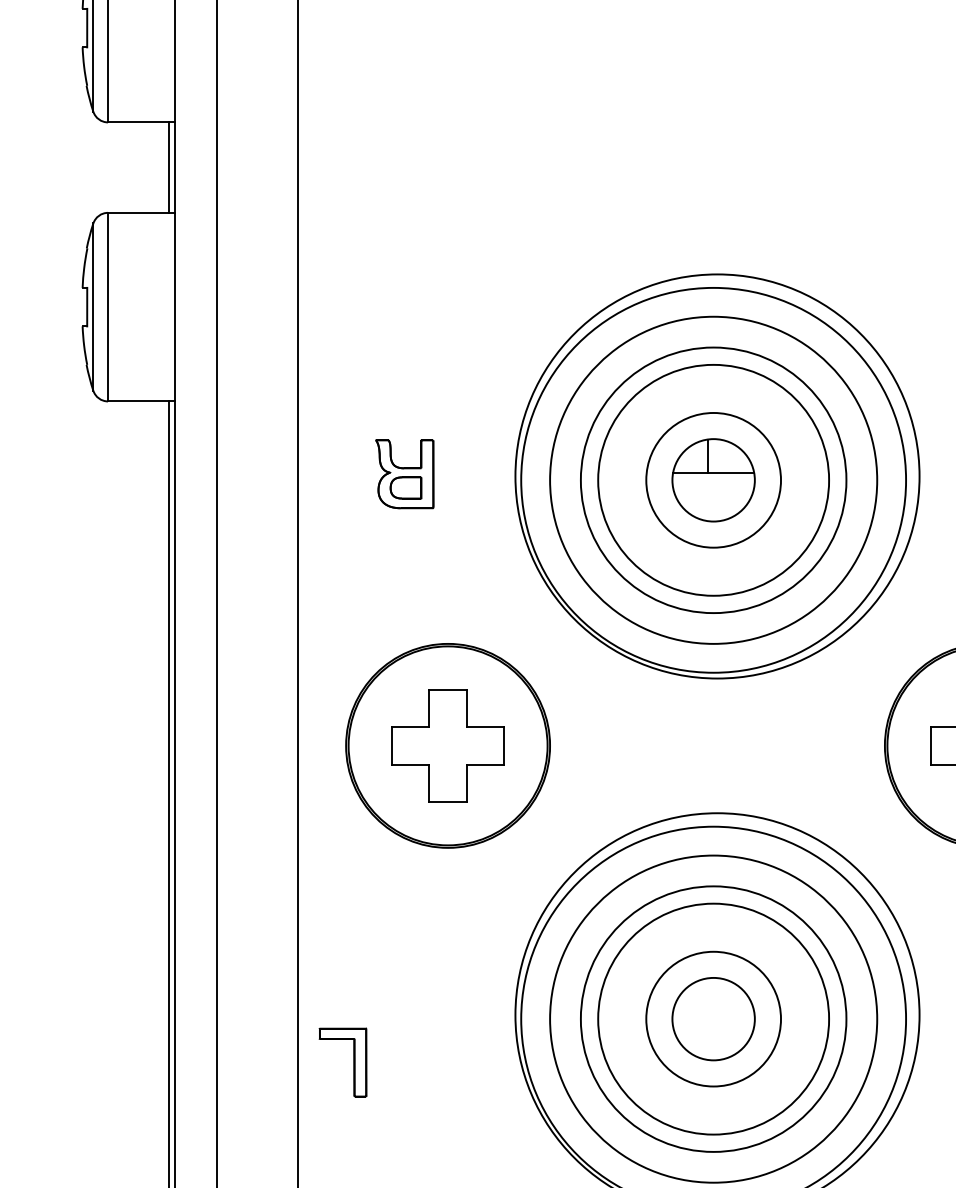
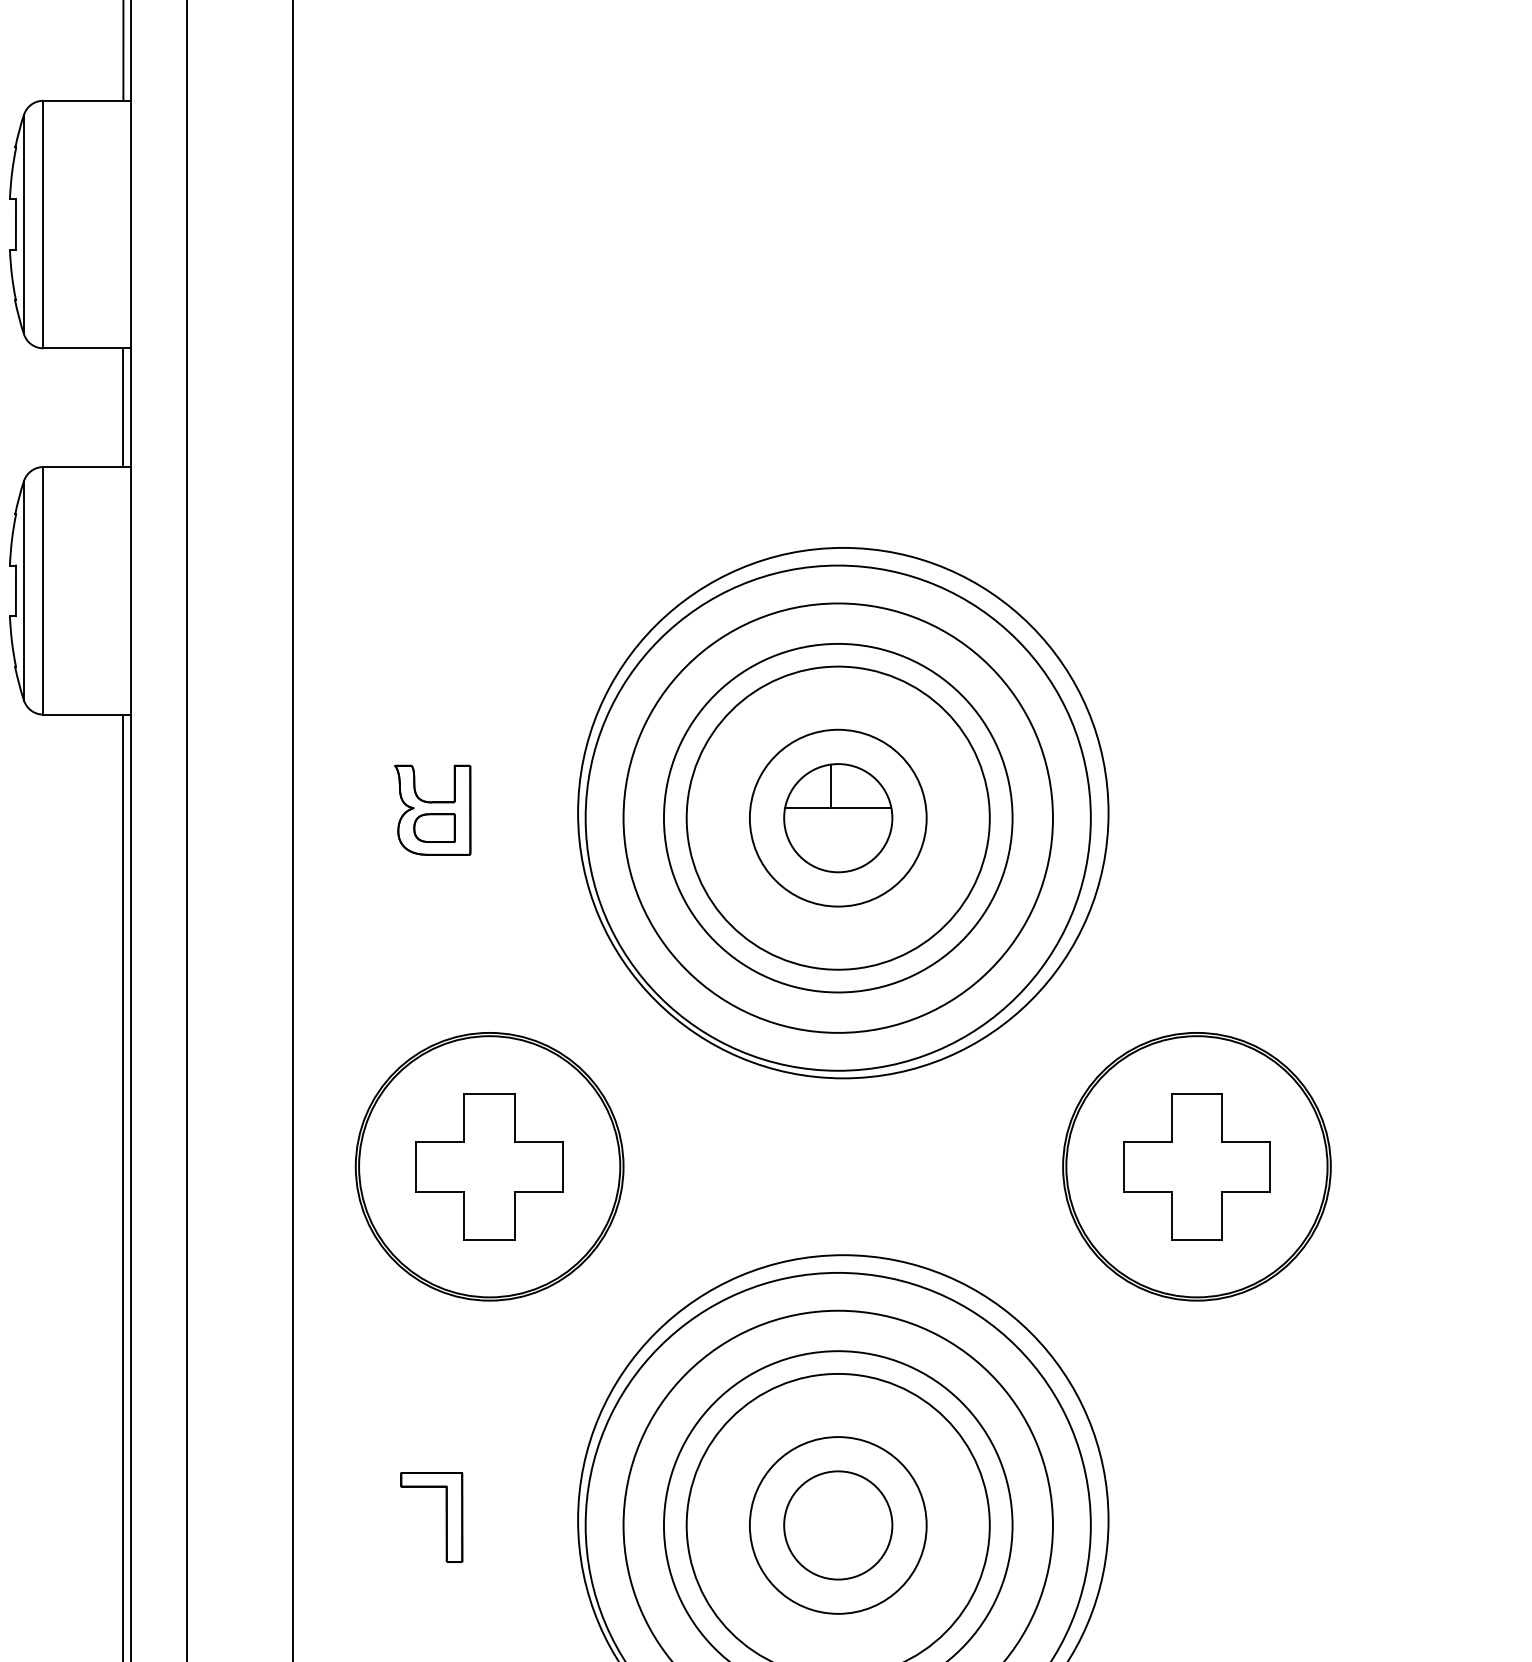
part: (353, 1062) -> (445, 1517), moved

